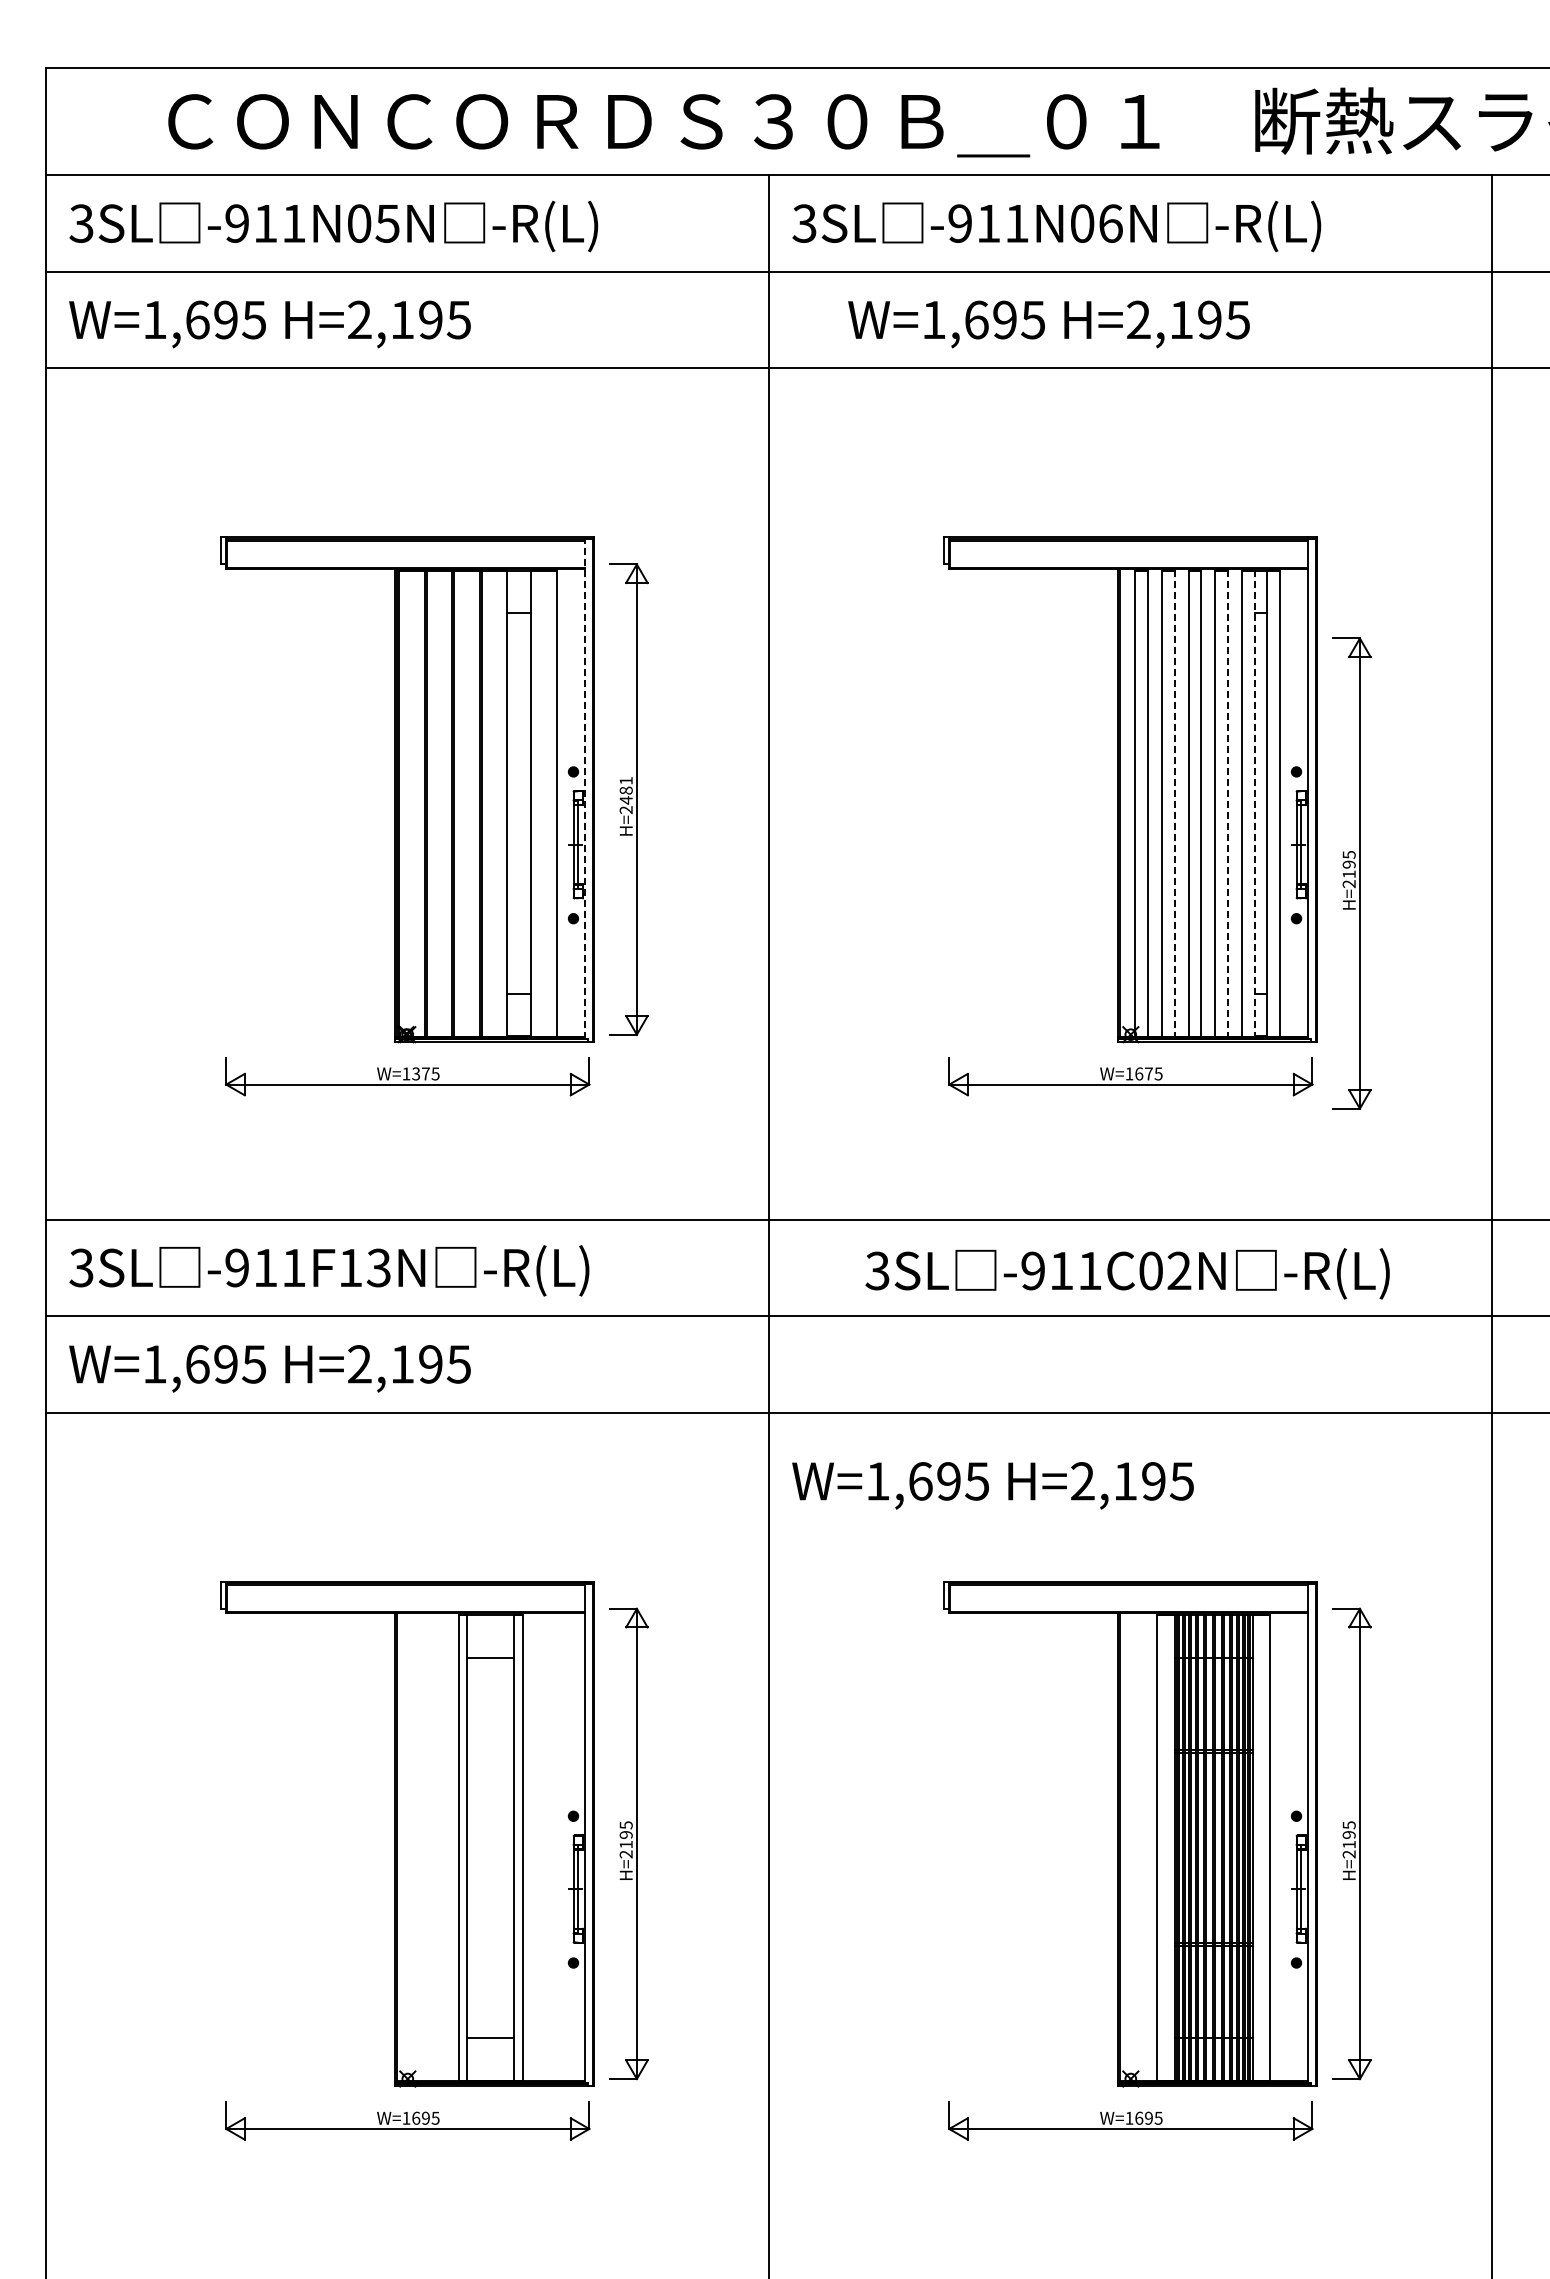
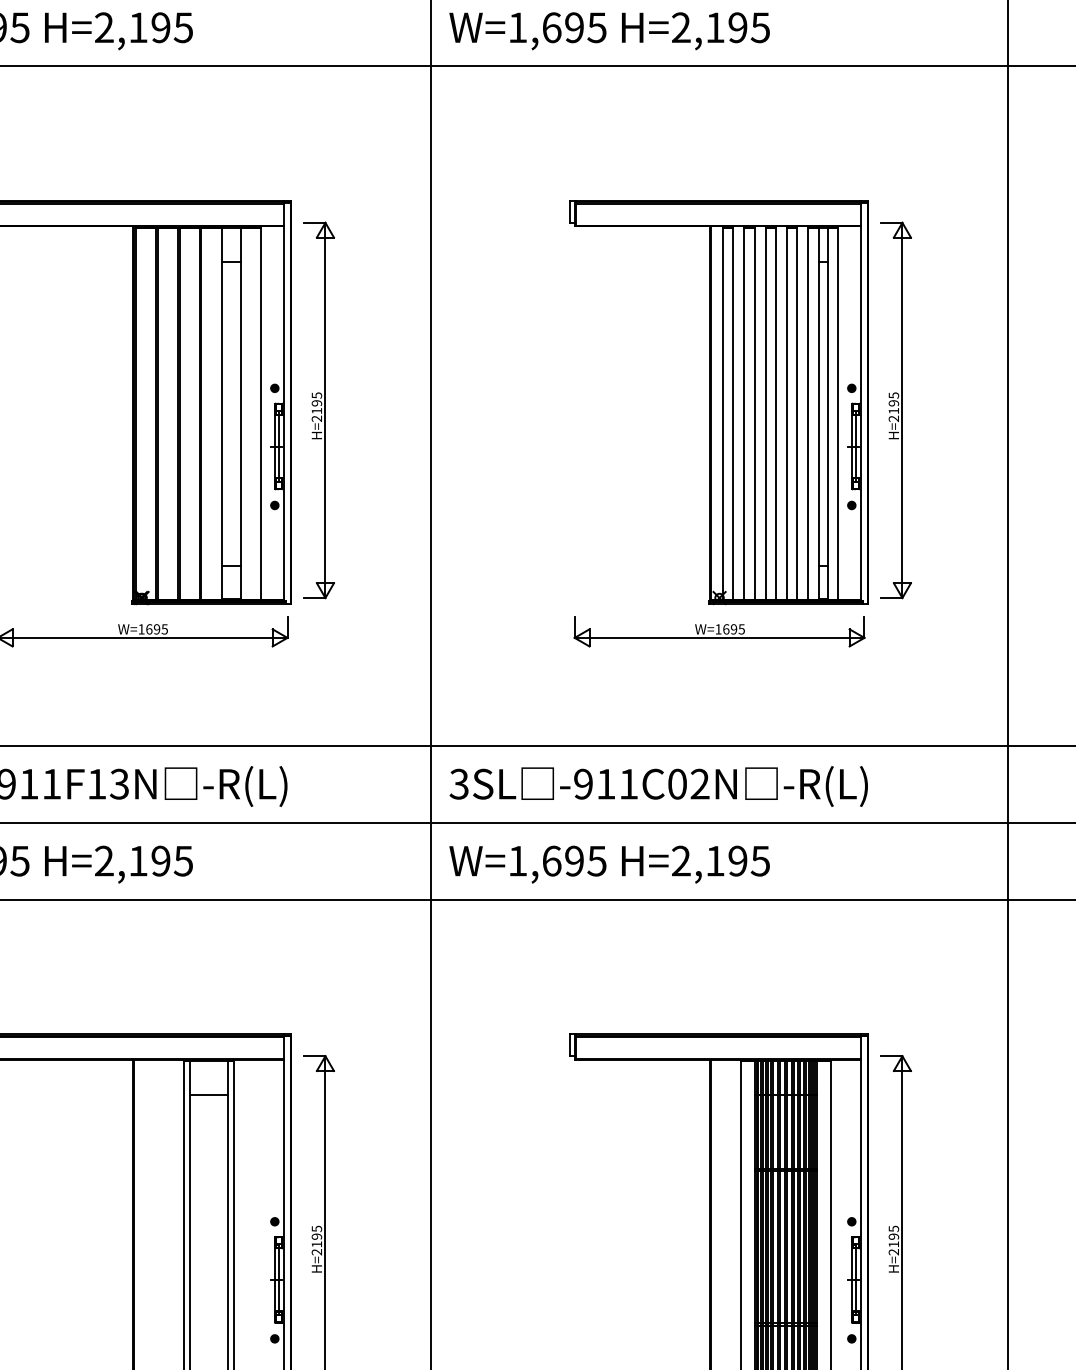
text: (1048, 324) -> (609, 31), moved
line: (585, 787) -> (284, 400), dashed -> solid
text: (625, 790) -> (316, 403), H=2481 -> H=2195
line: (1174, 804) -> (754, 414), dashed -> solid
line: (1228, 804) -> (797, 414), dashed -> solid
line: (1254, 804) -> (818, 414), dashed -> solid
part: (1351, 873) -> (895, 410), moved
text: (420, 1073) -> (152, 629), W=1375 -> W=1695
text: (1148, 1073) -> (733, 629), W=1675 -> W=1695
text: (1127, 1273) -> (658, 786), moved
text: (992, 1485) -> (609, 864), moved

